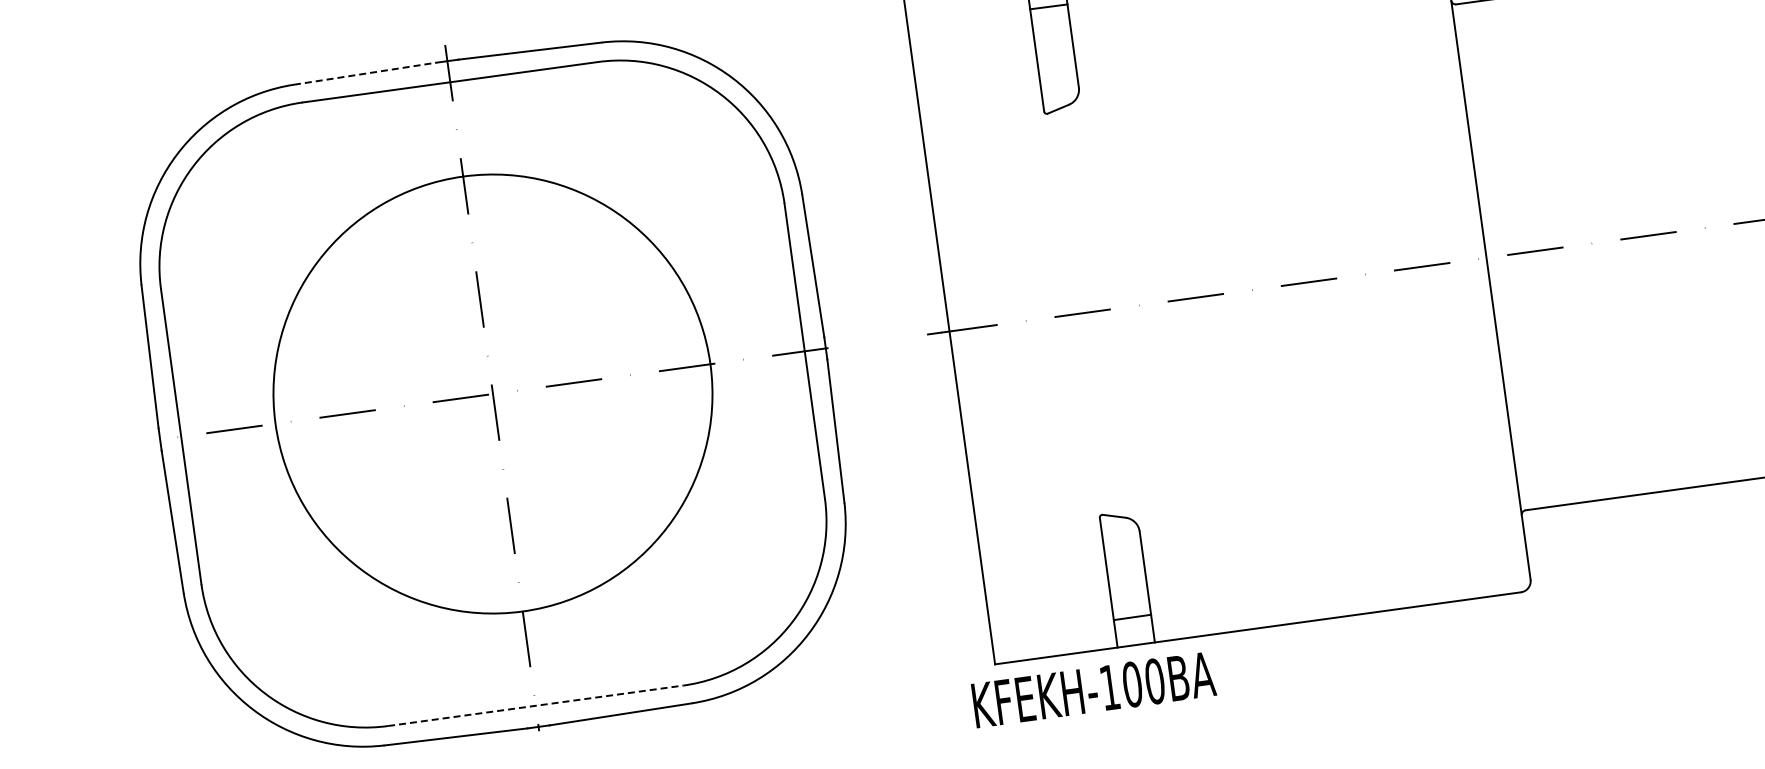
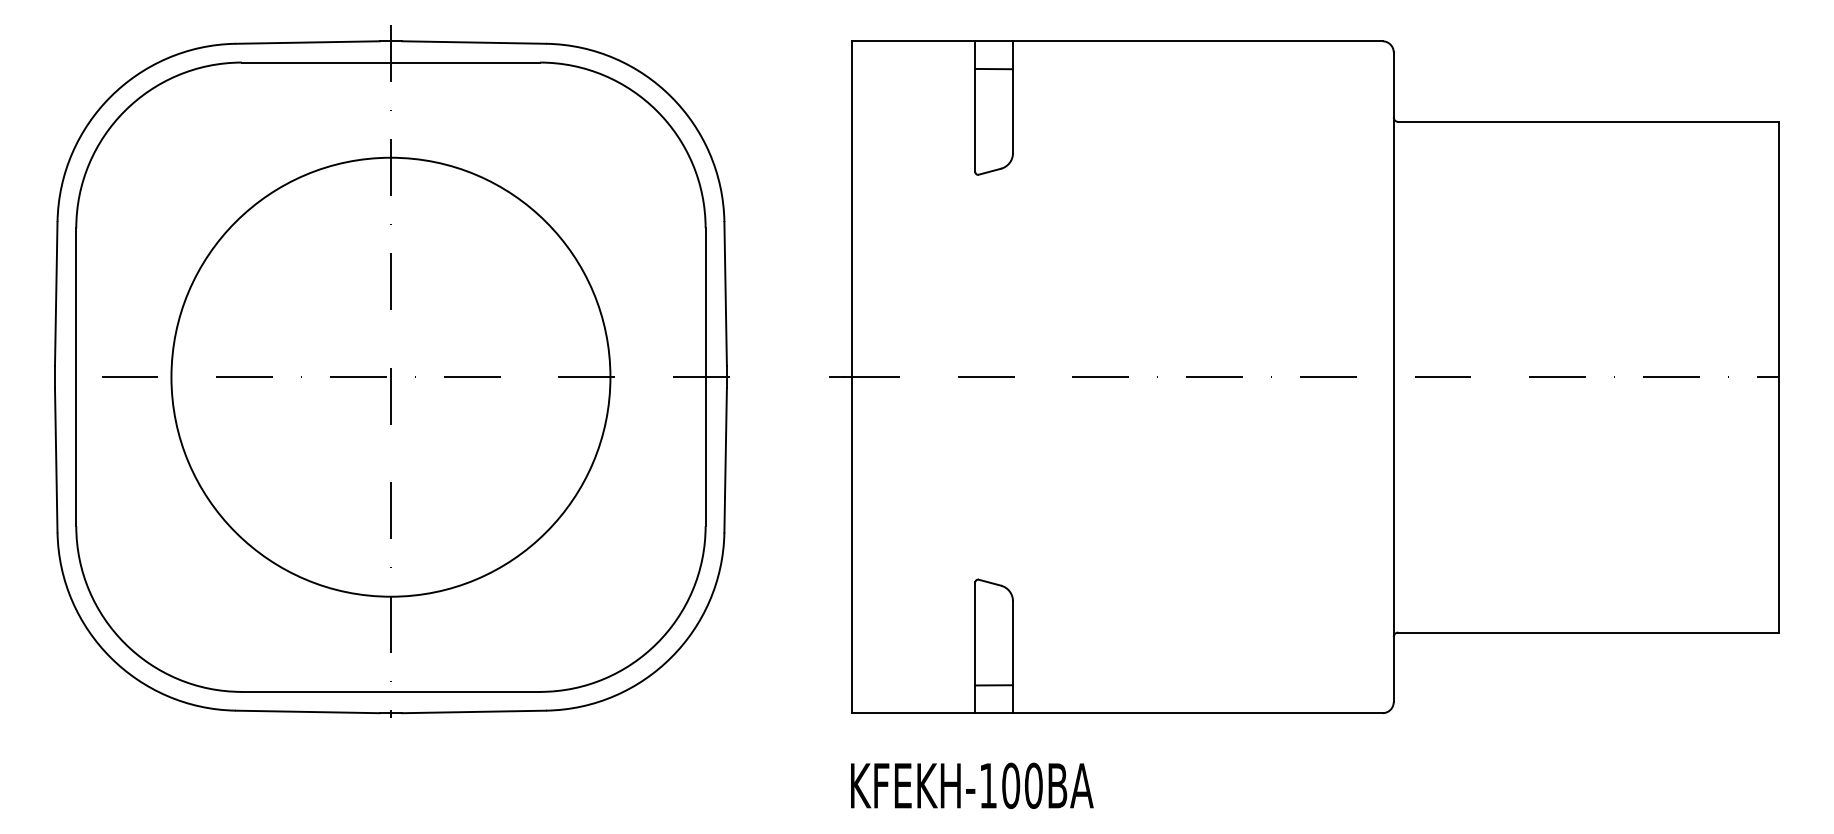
line: (365, 73) -> (308, 42), dashed -> solid
text: (1094, 689) -> (972, 785), moved
line: (535, 705) -> (390, 691), dashed -> solid

